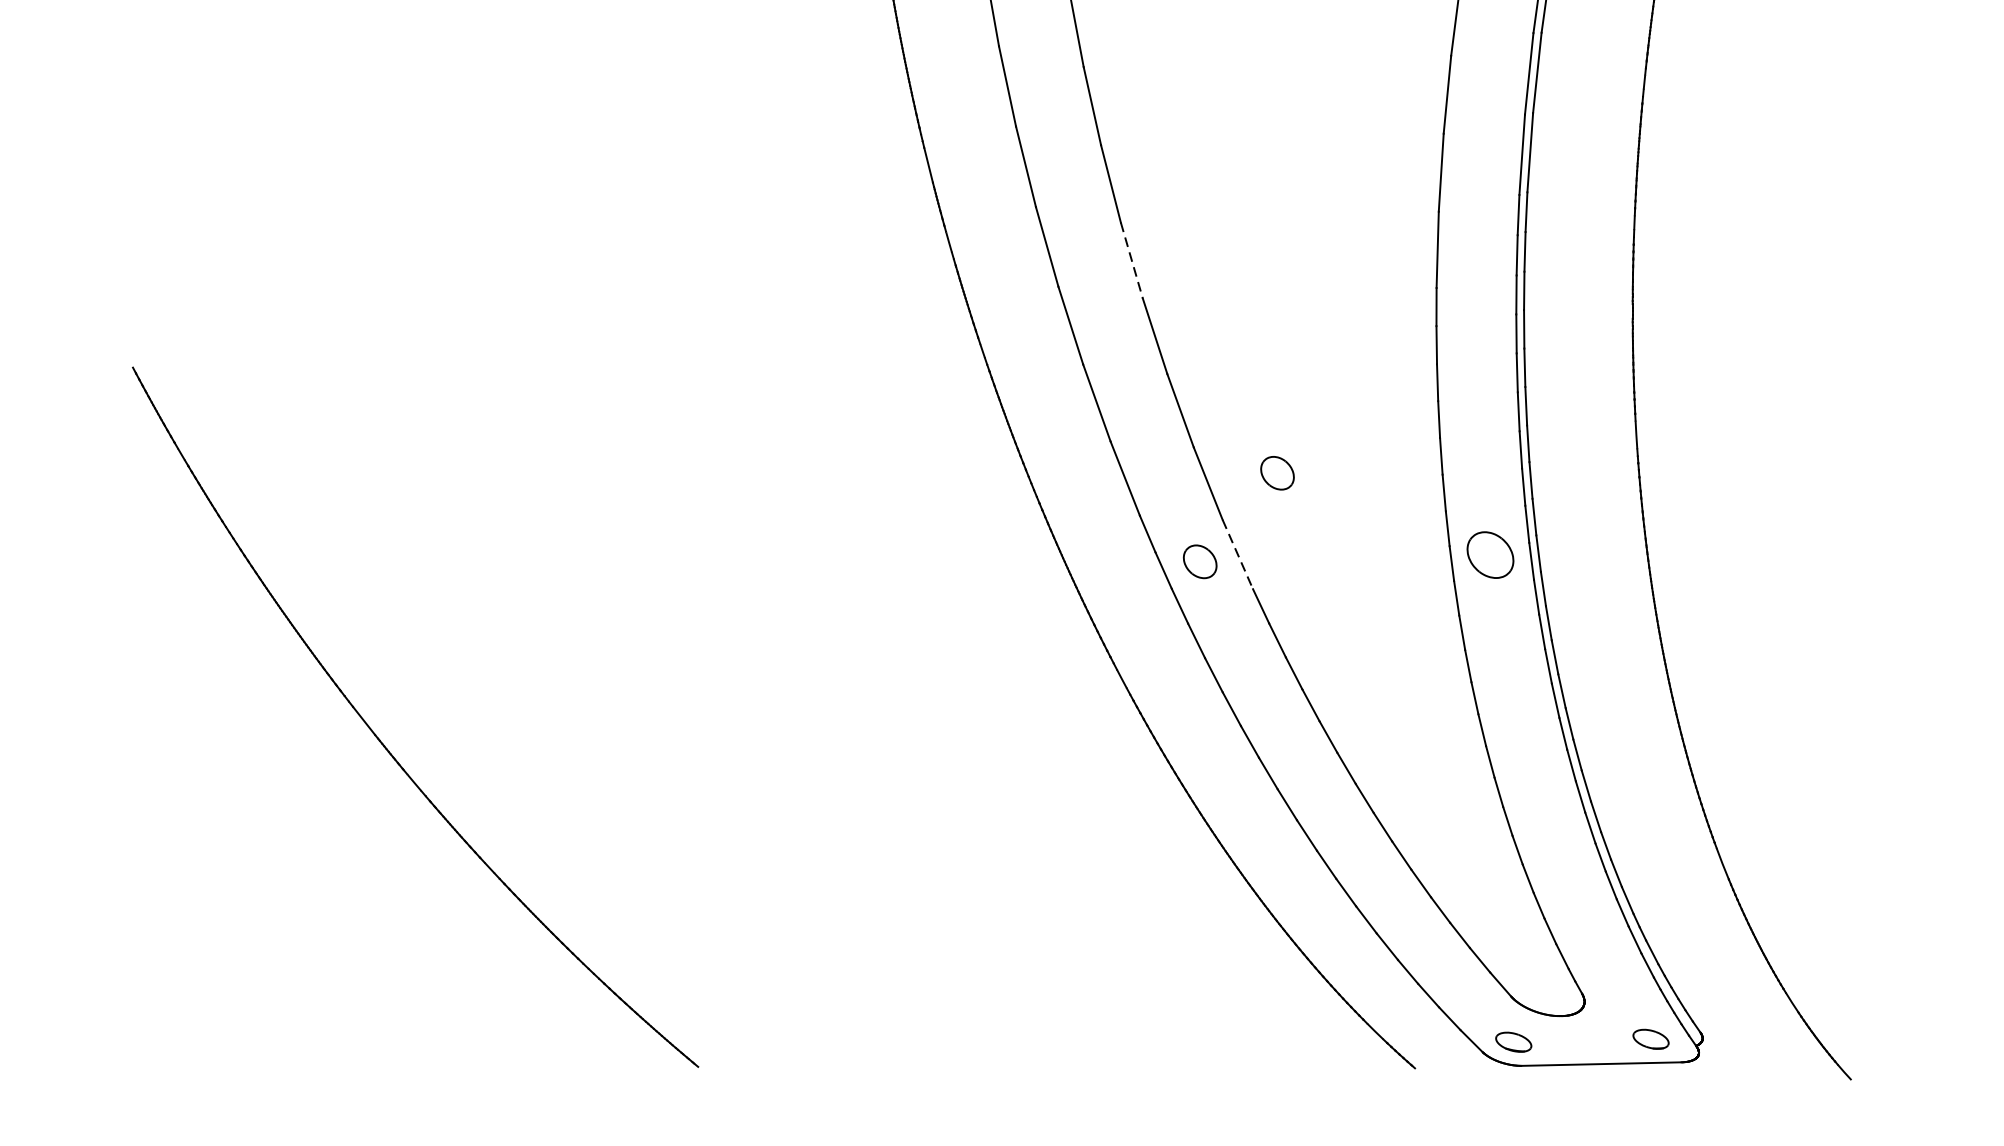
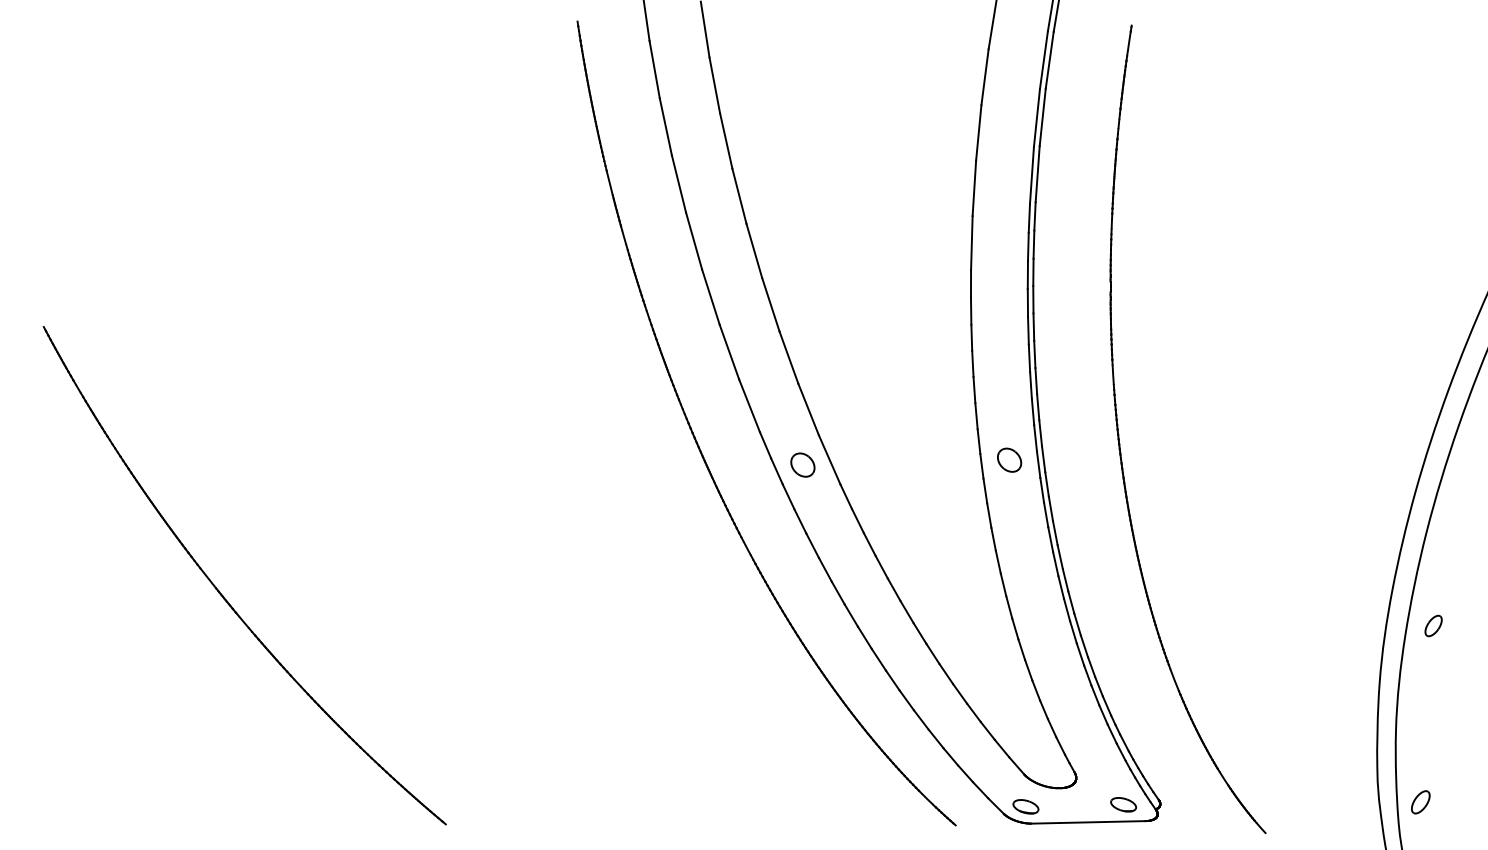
line: (1132, 261) -> (754, 251), dashed -> solid
part: (1276, 472) -> (857, 401), removed
line: (1237, 553) -> (829, 459), dashed -> solid
part: (1490, 553) -> (1009, 459), size x0.71

